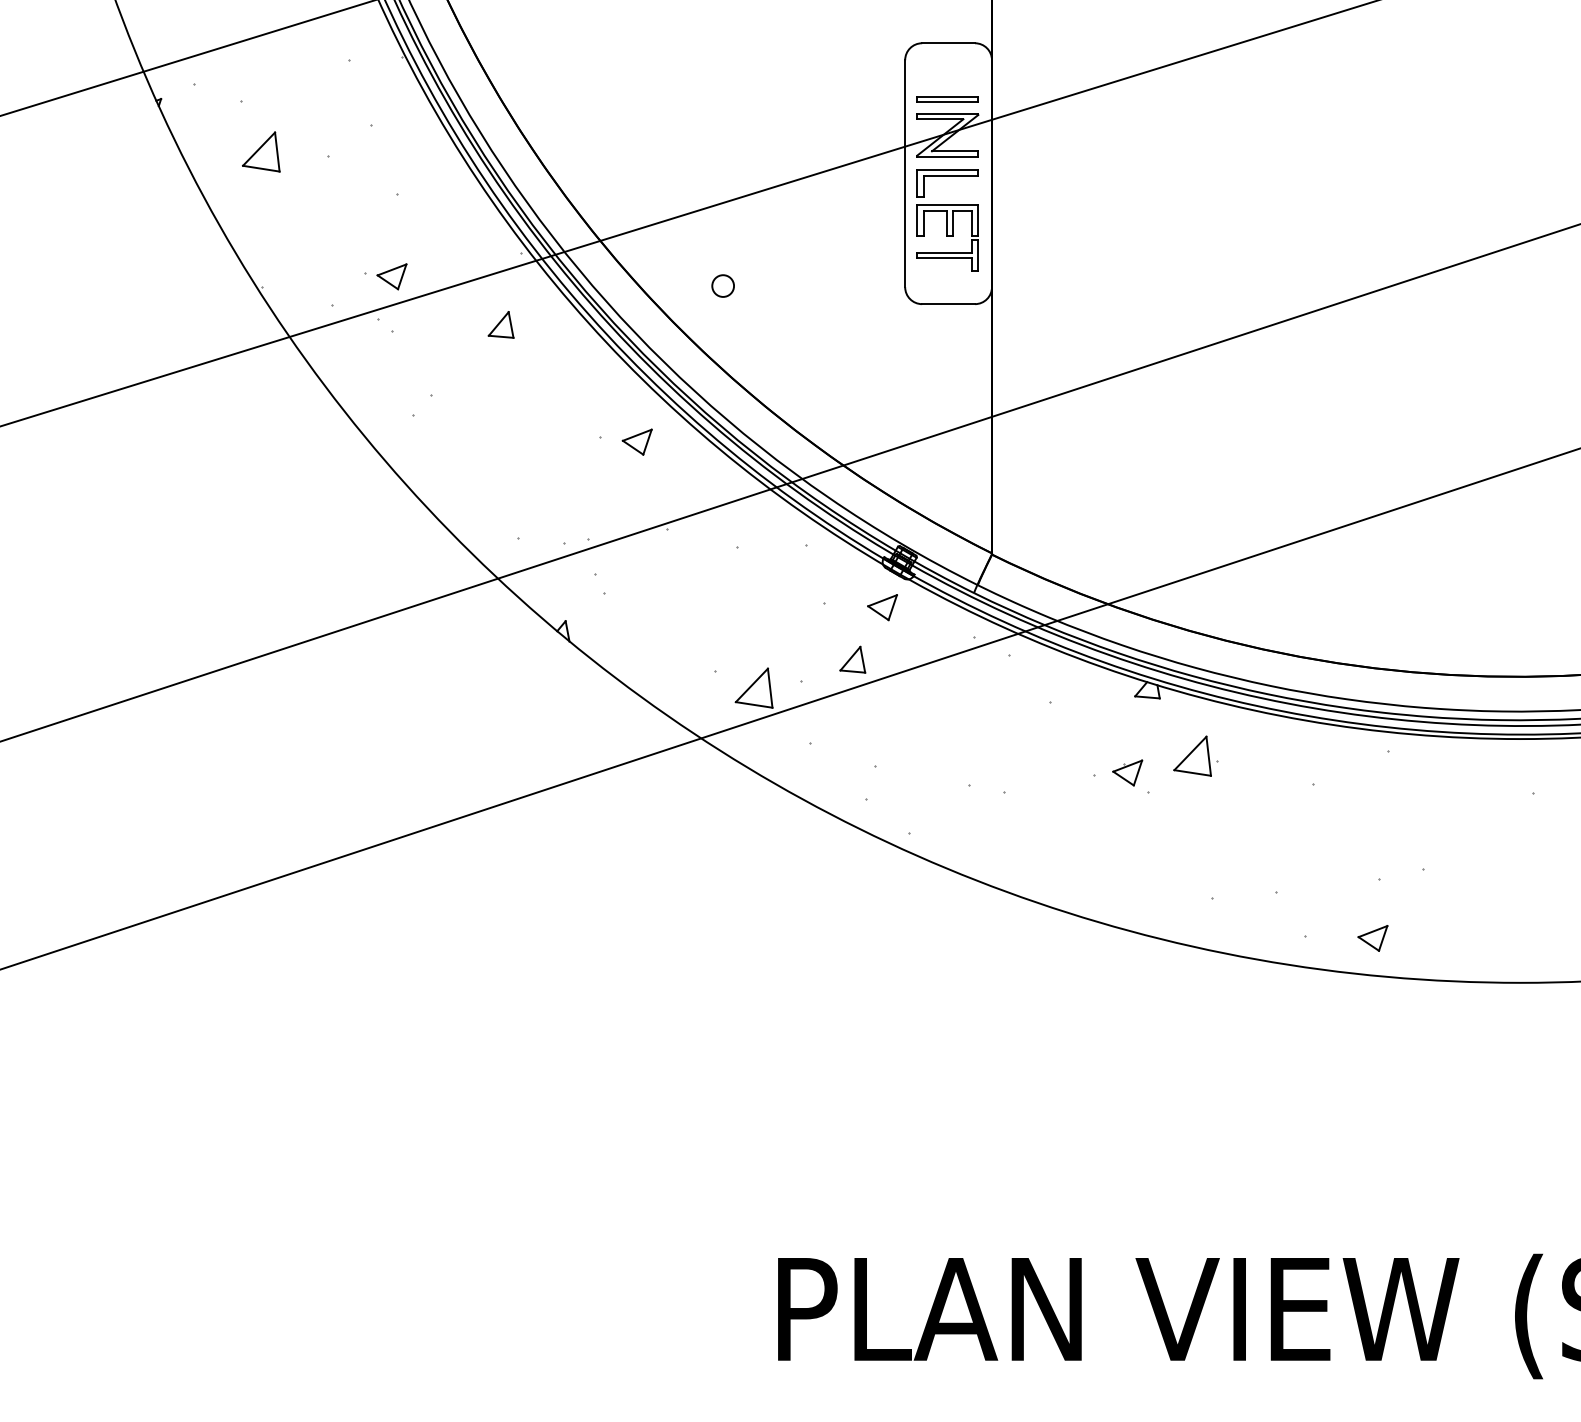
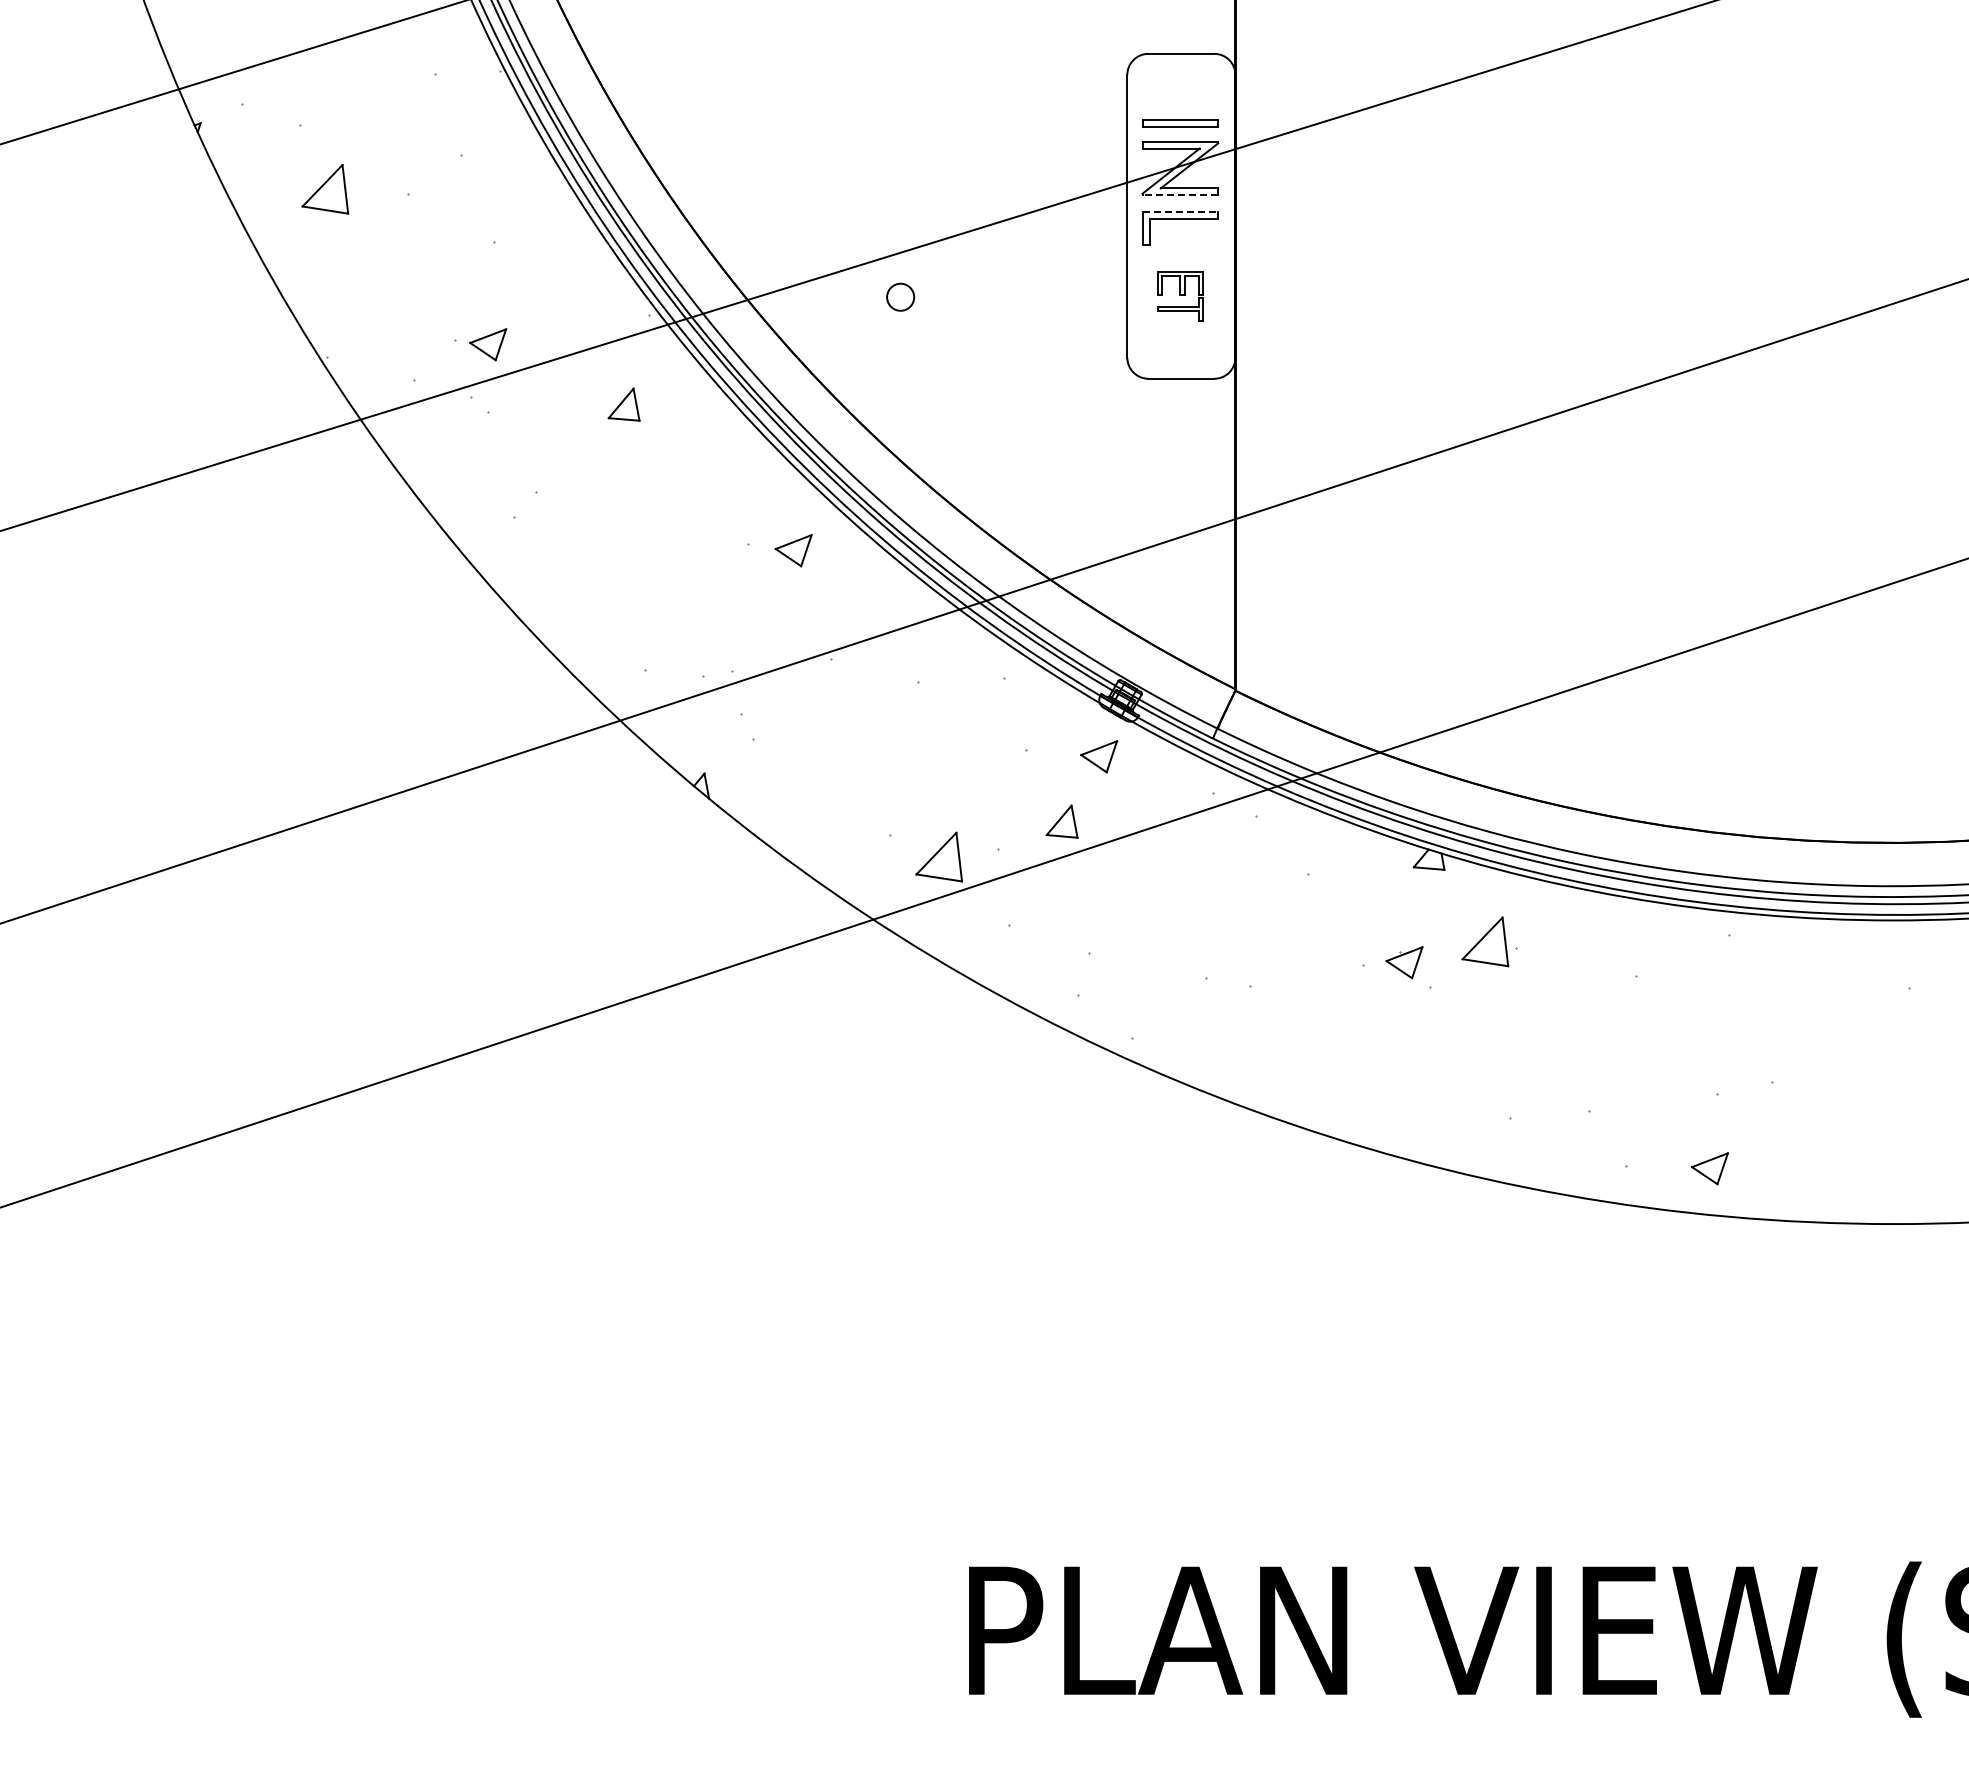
line: (947, 156) -> (1180, 195), solid -> dashed
line: (947, 169) -> (1180, 211), solid -> dashed
part: (947, 237) -> (1180, 295), size x0.6
circle: (723, 285) -> (900, 296), moved

